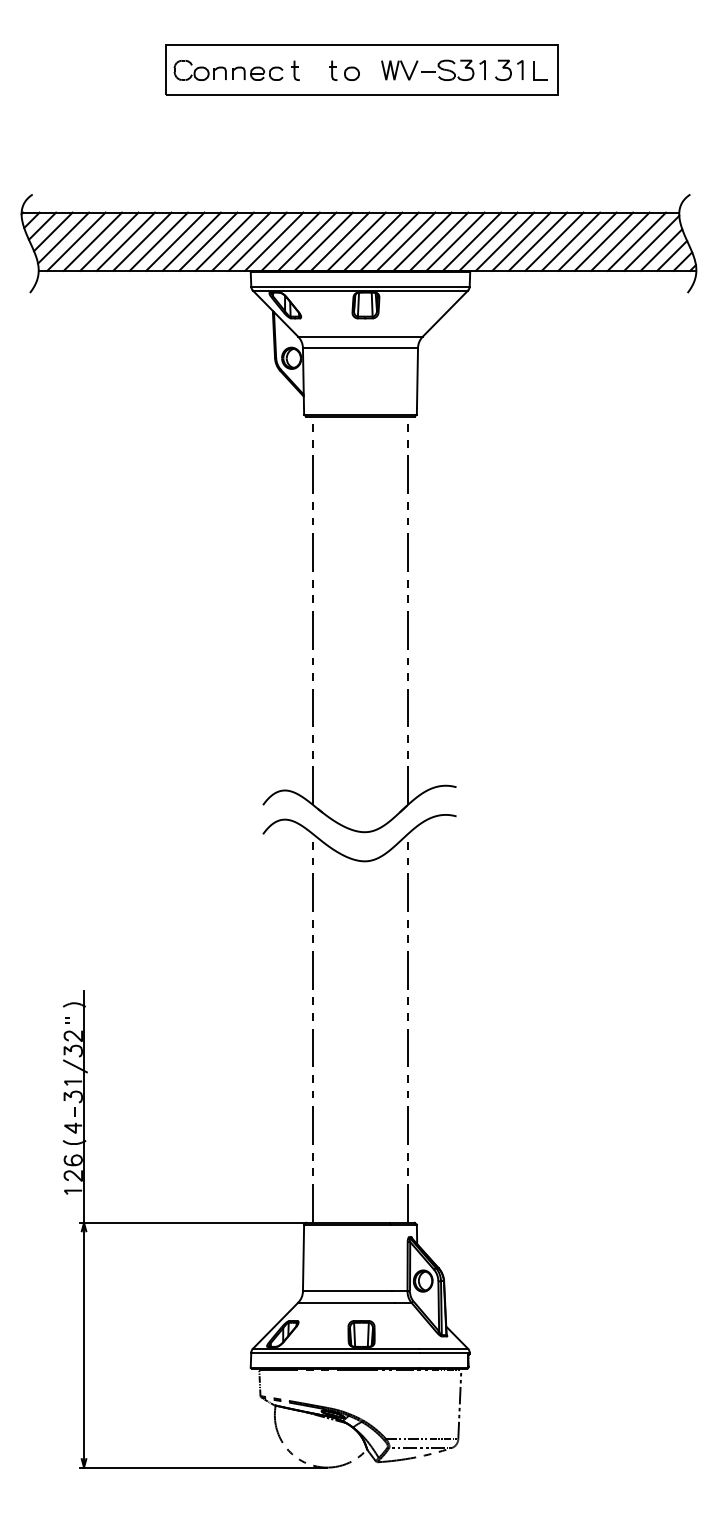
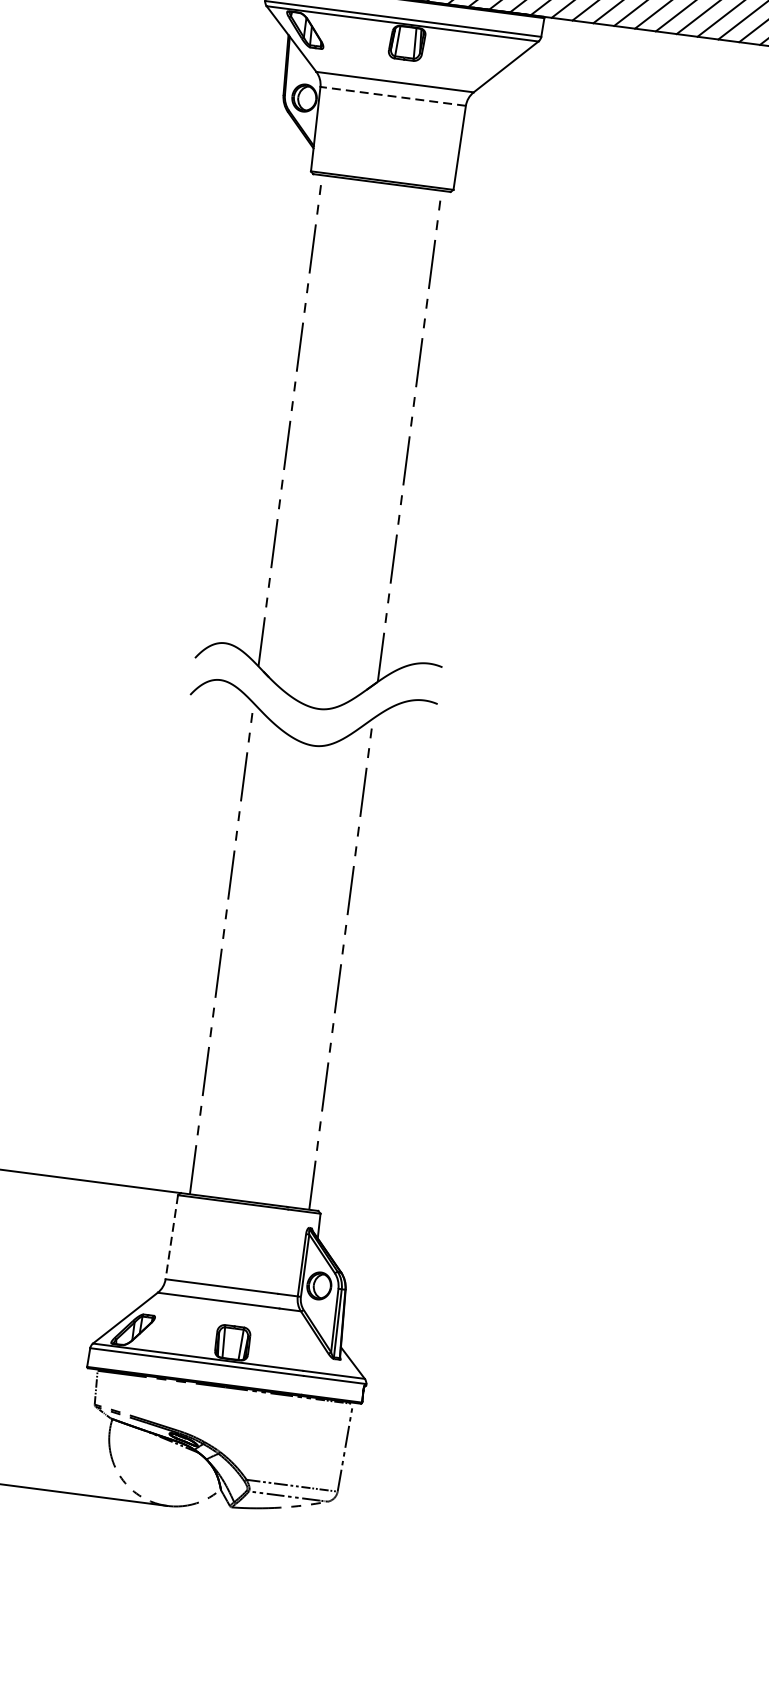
line: (360, 348) -> (393, 96), solid -> dashed
line: (303, 1258) -> (171, 1237), solid -> dashed

